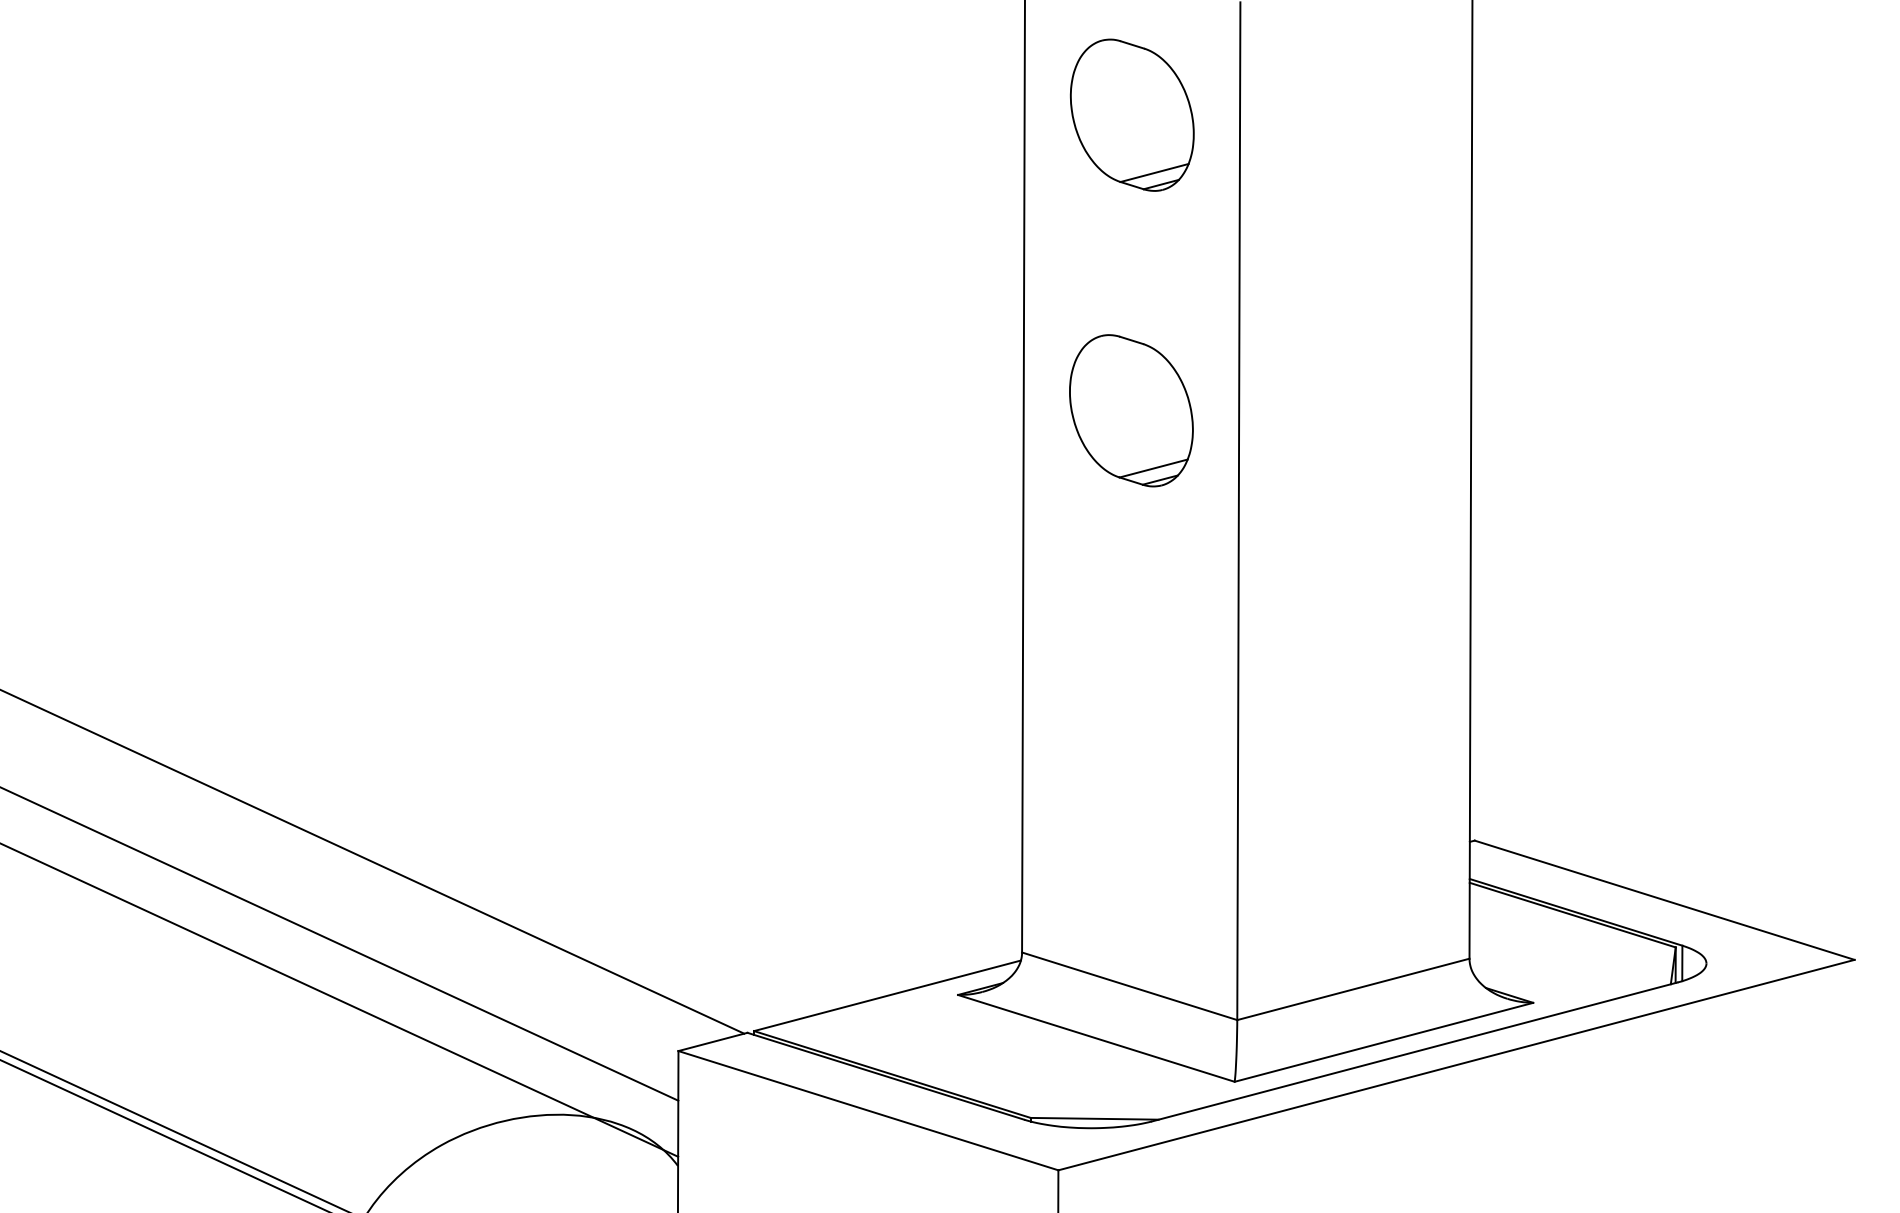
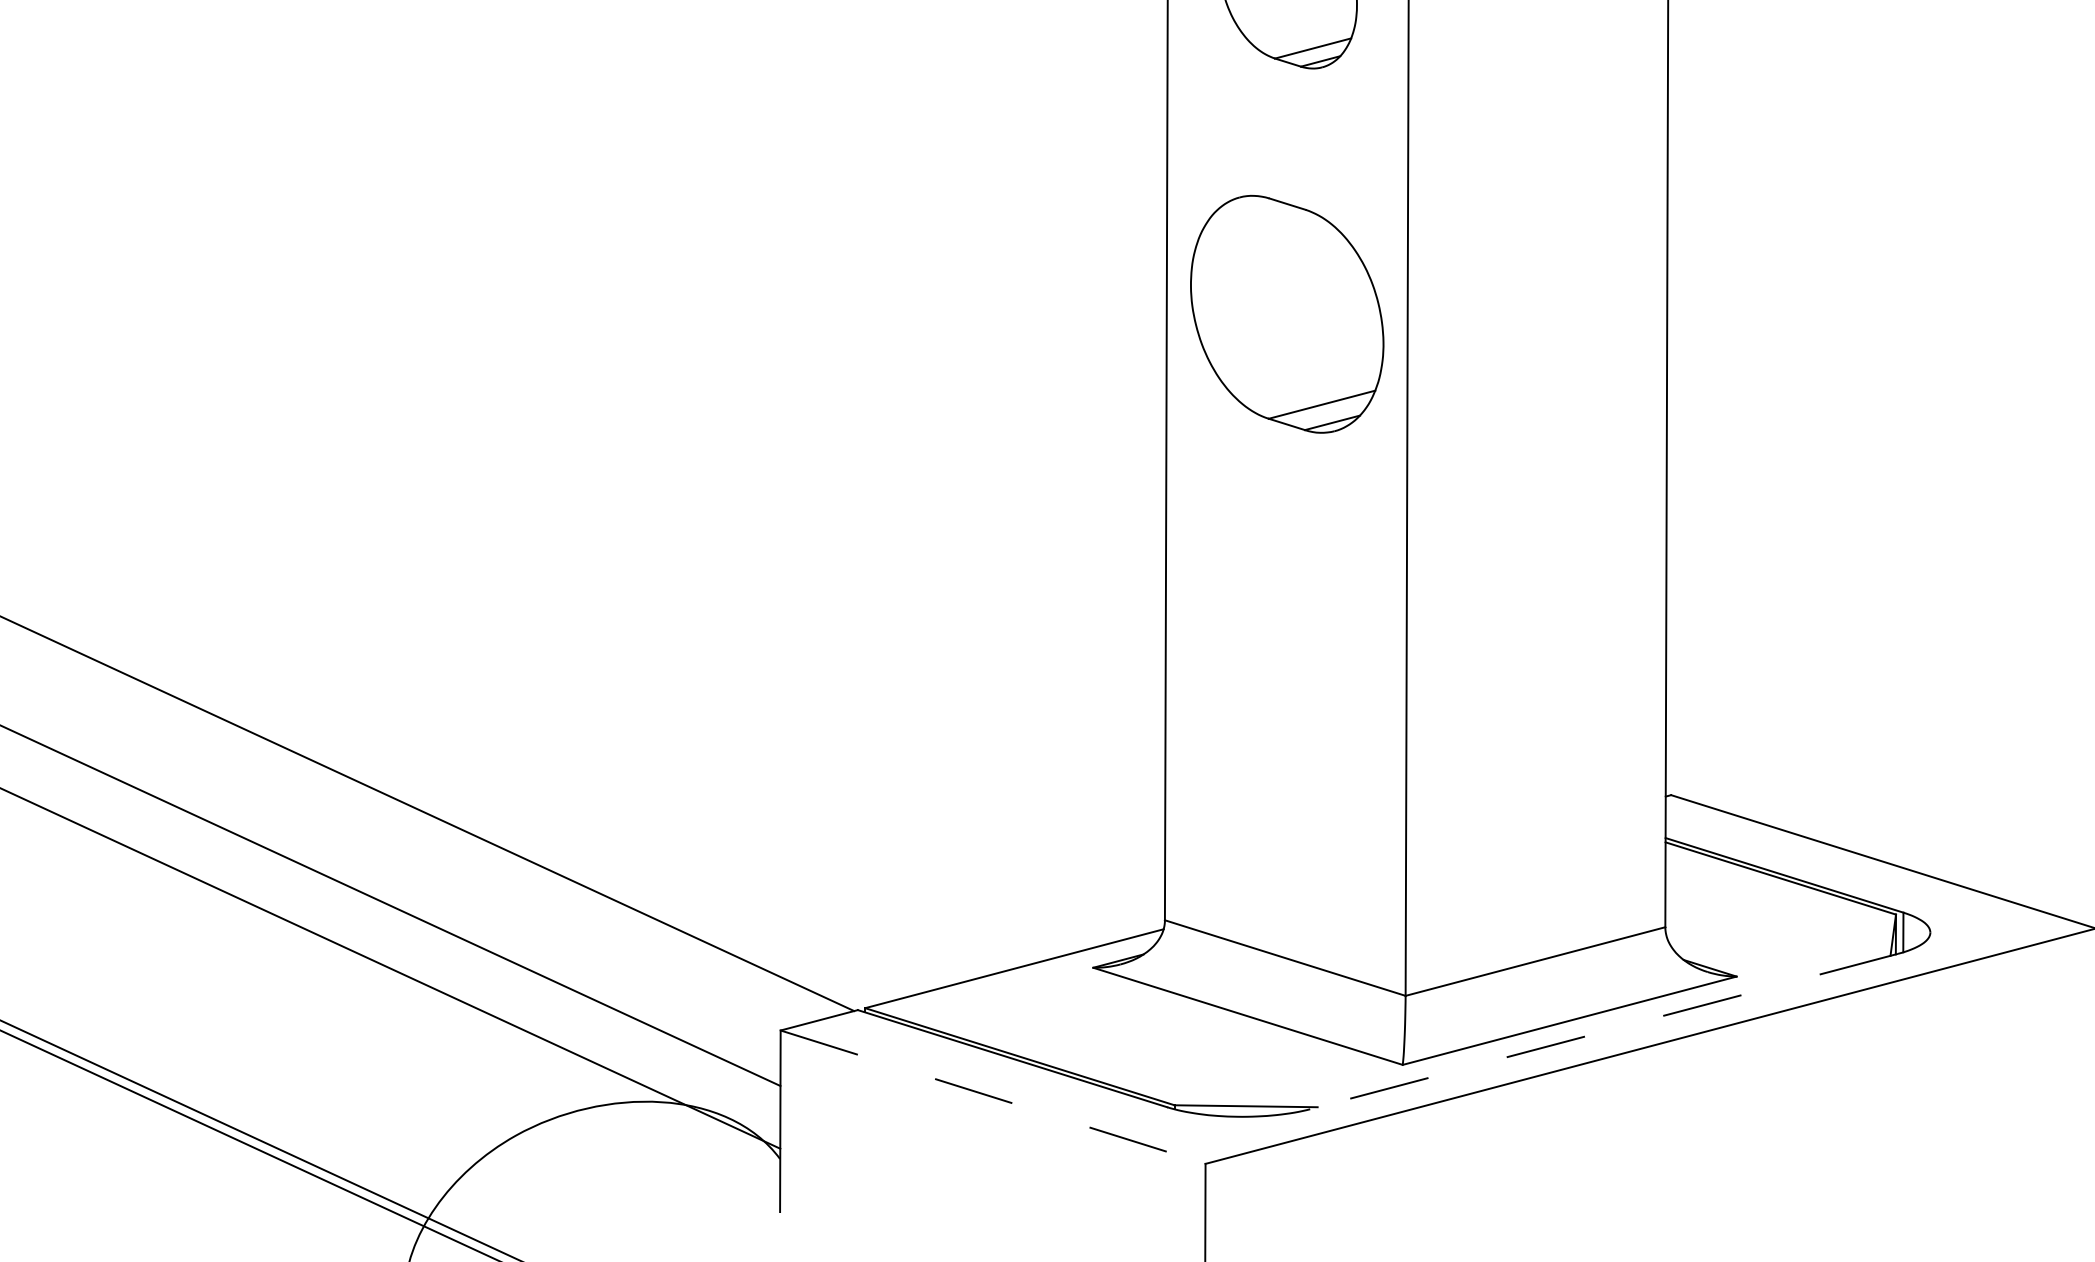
part: (1131, 410) -> (1287, 314), size x1.4
line: (1414, 1052) -> (1603, 1032), solid -> dashed
line: (868, 1110) -> (993, 1096), solid -> dashed

